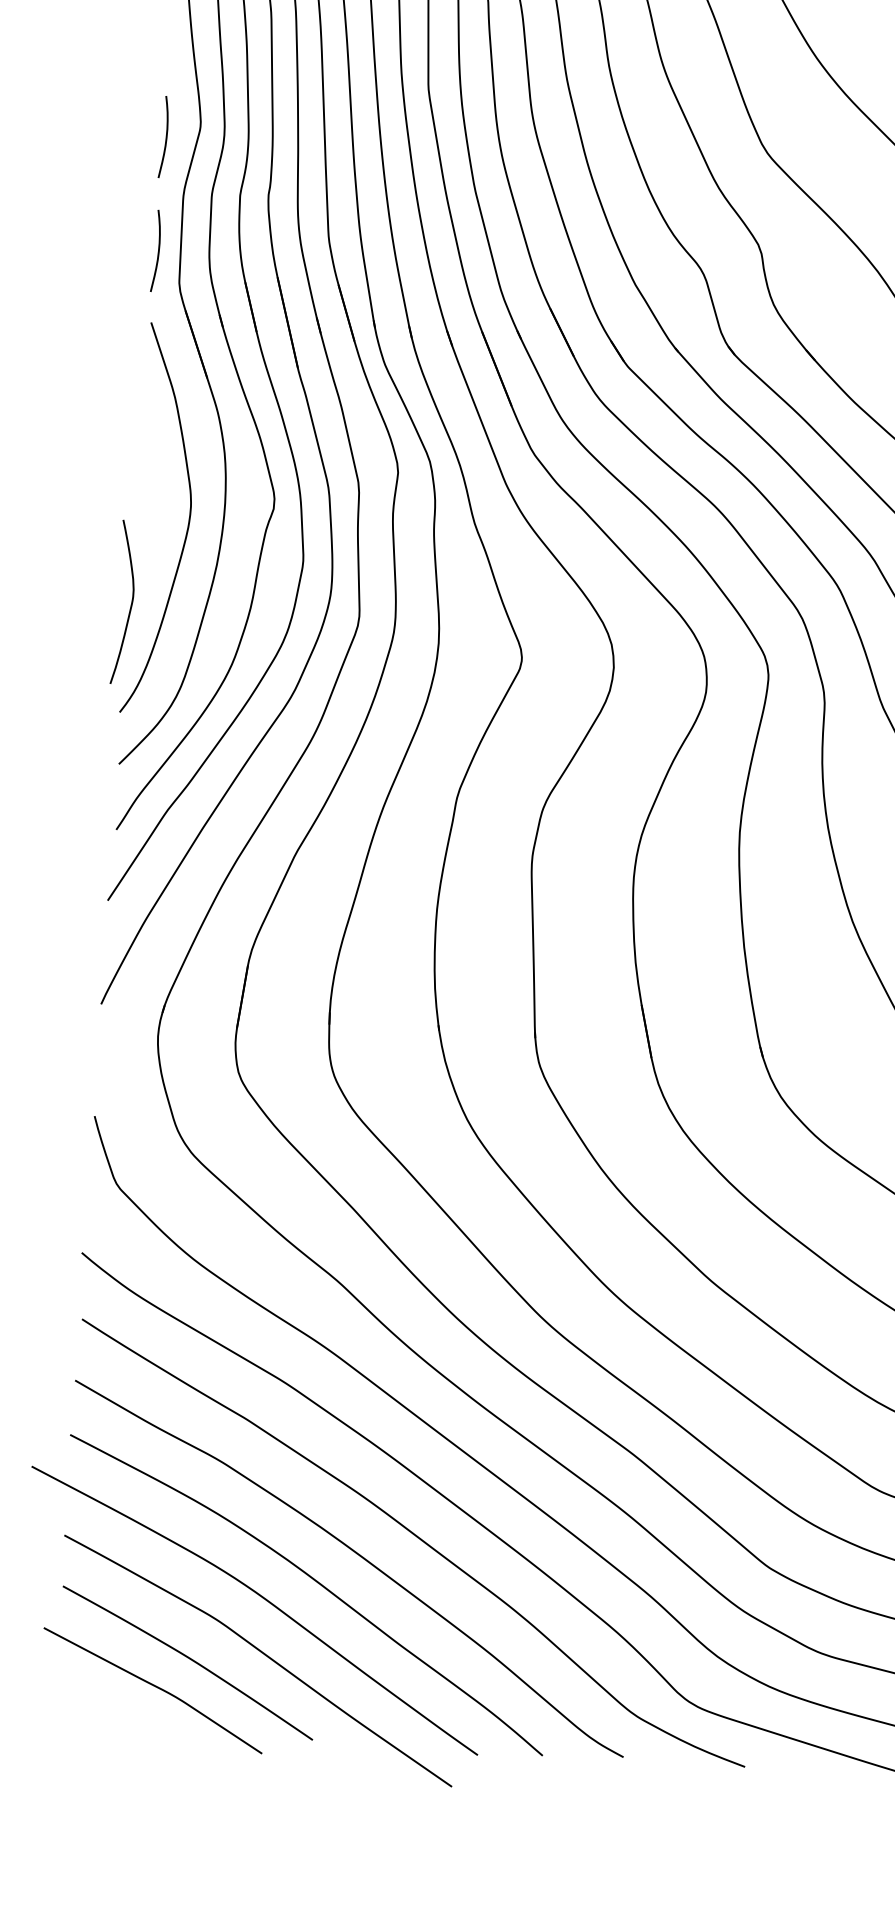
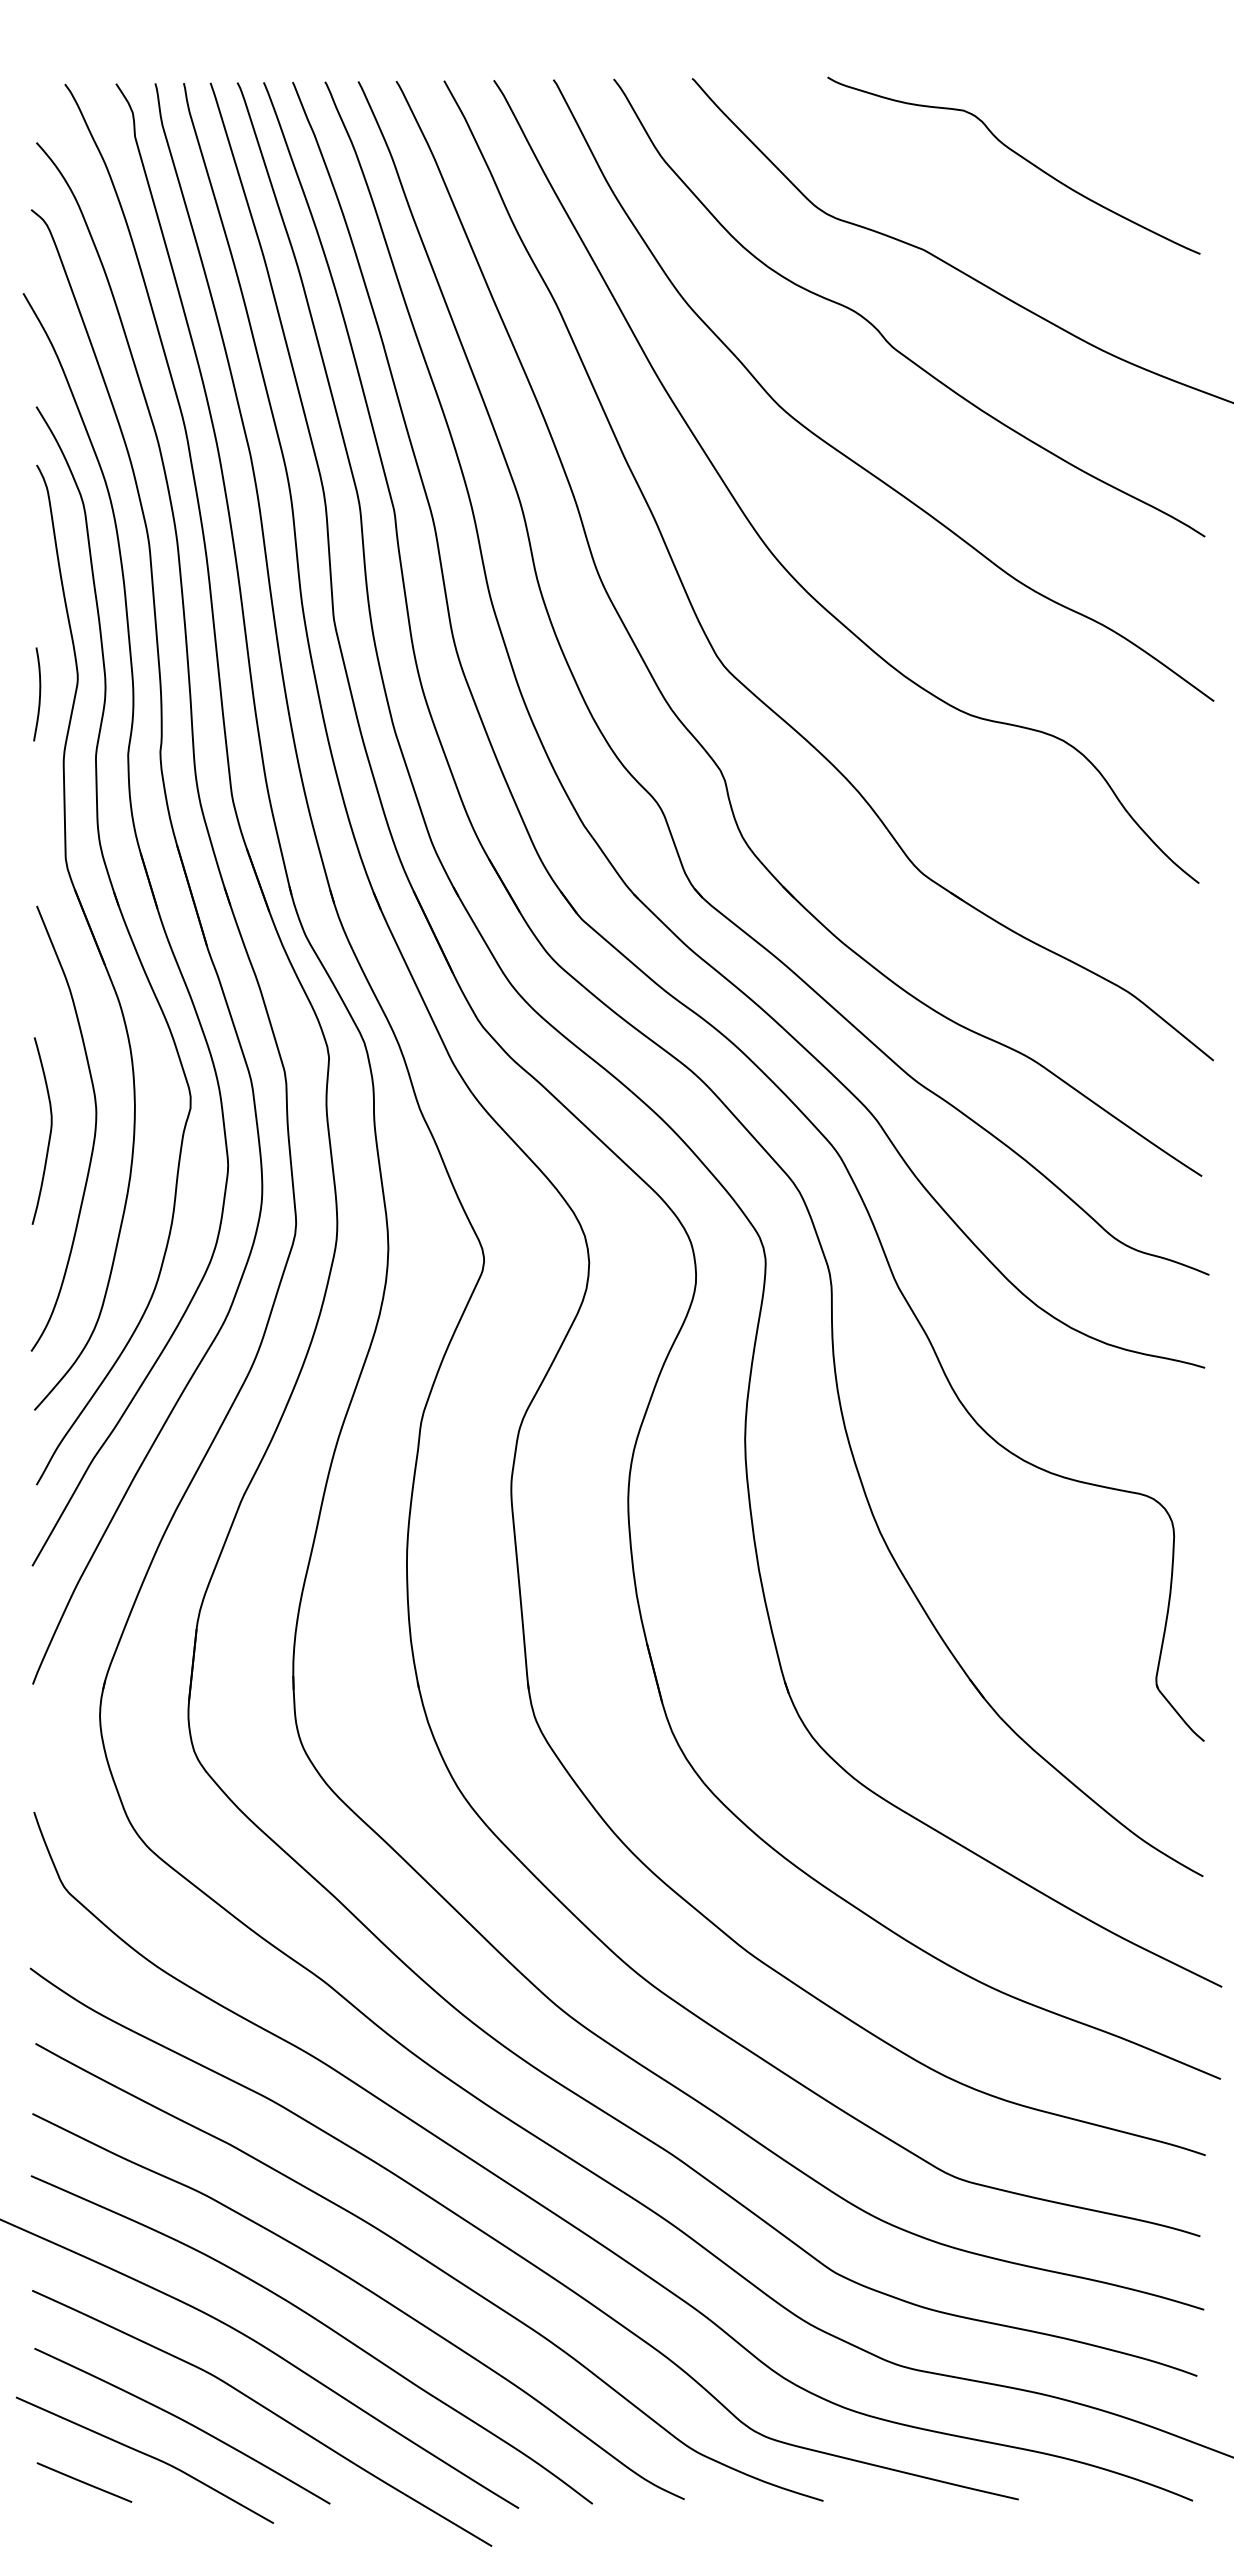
curve: (158, 251) -> (39, 824), removed
curve: (130, 604) -> (49, 1132), moved
line: (98, 1706) -> (84, 2482), added

